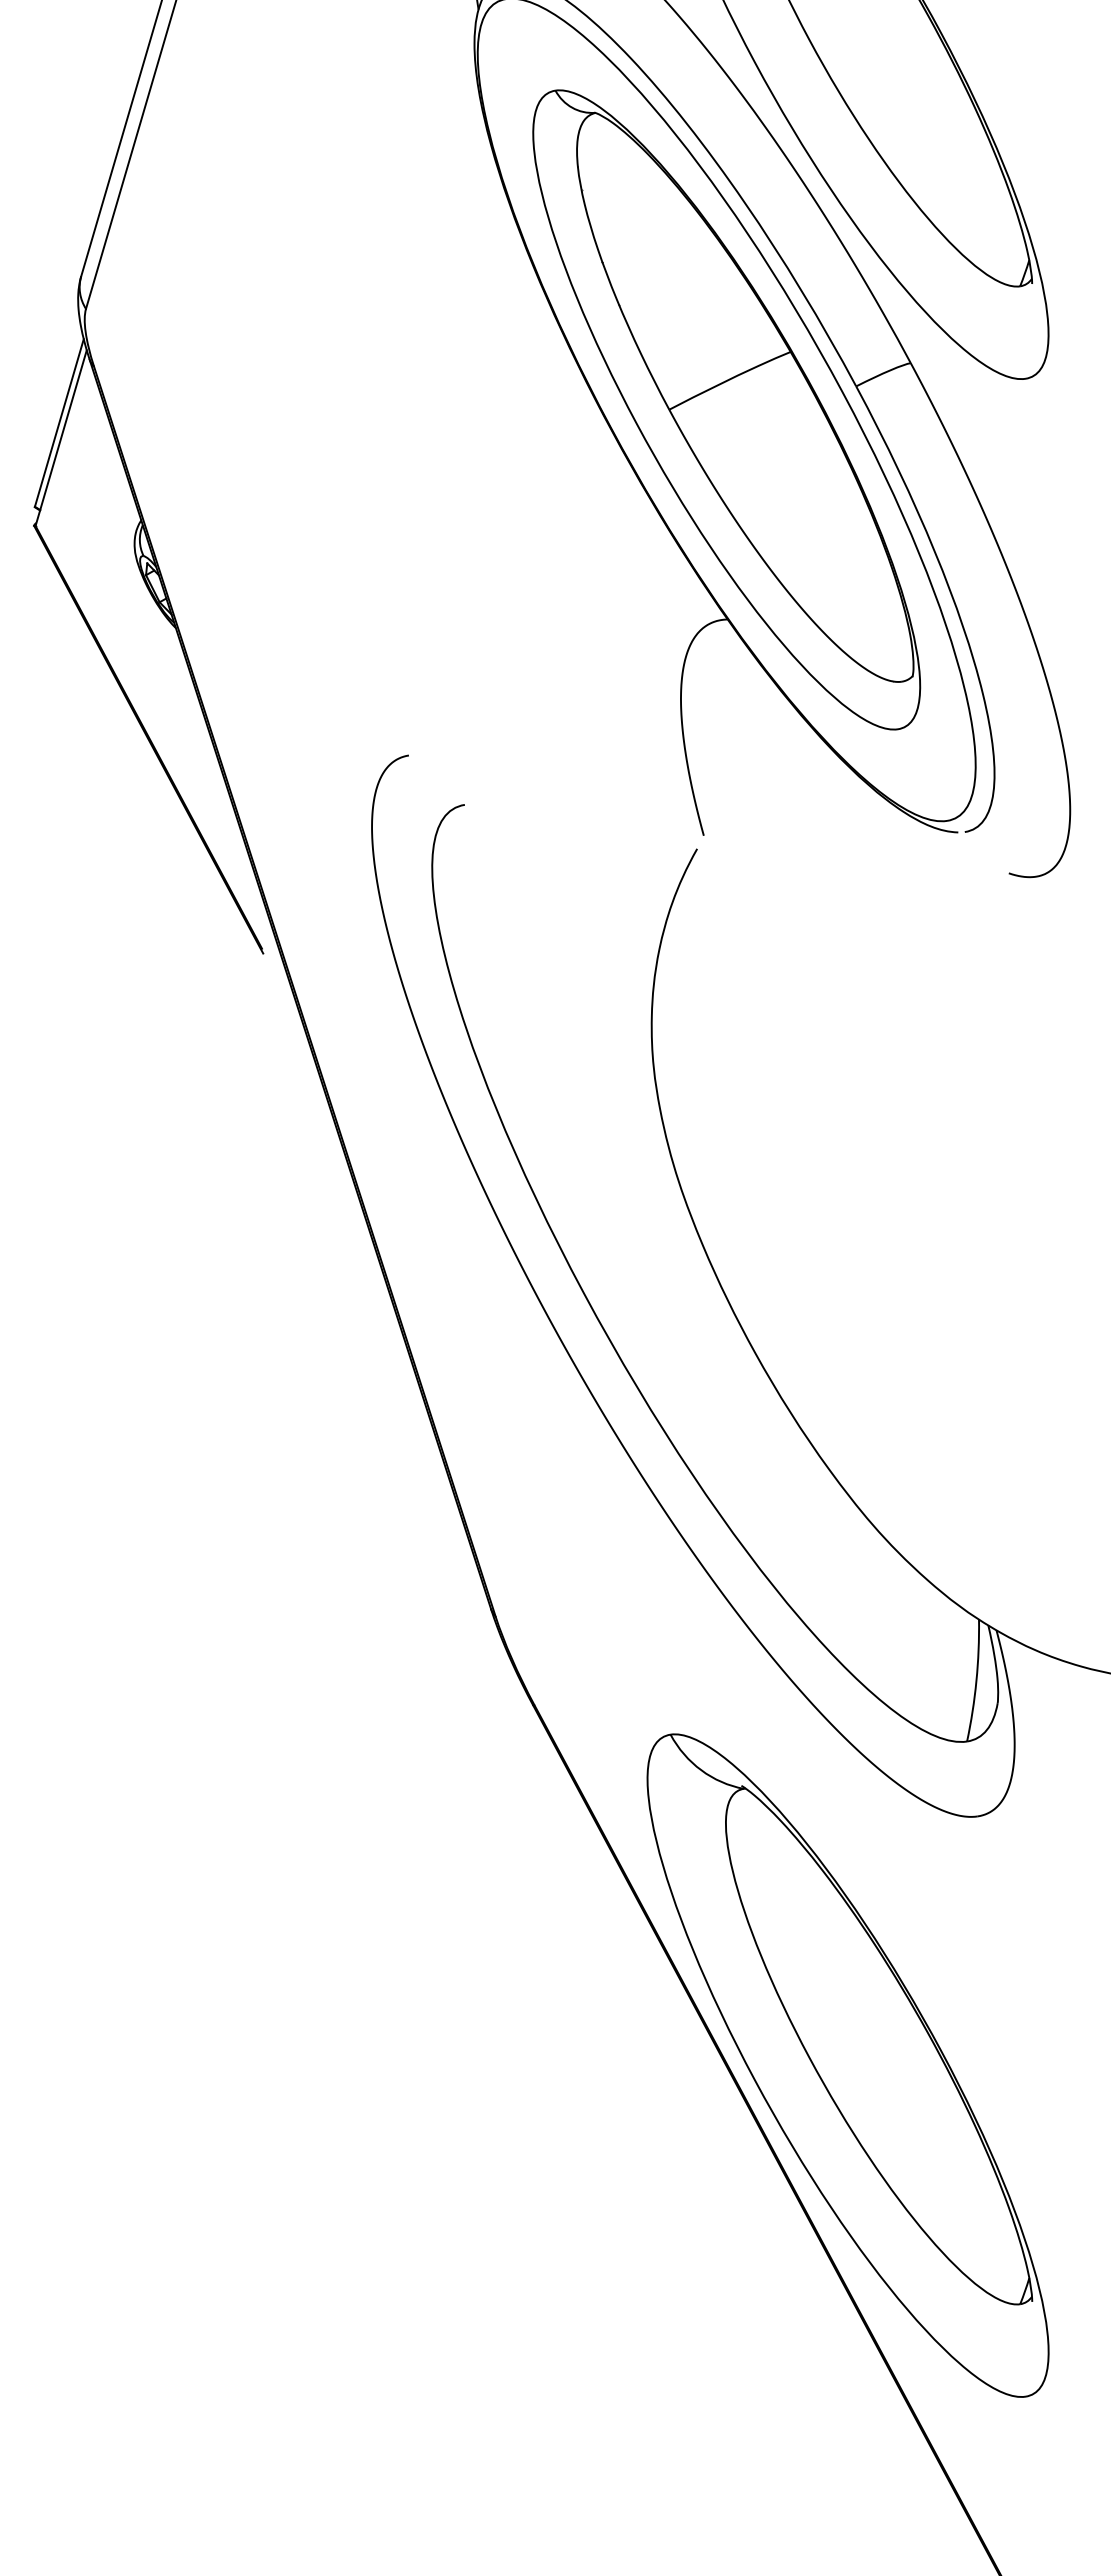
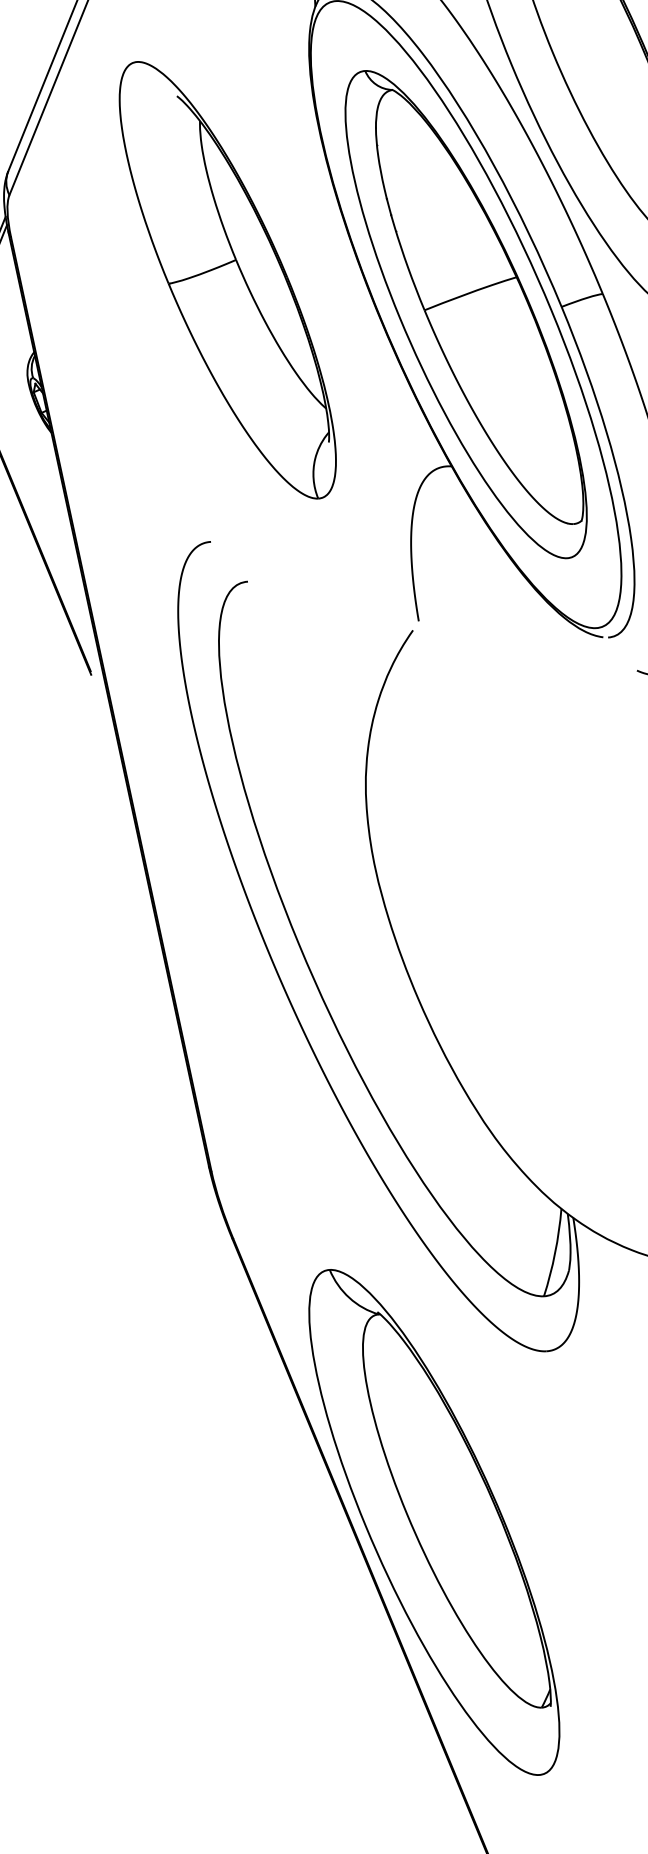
part: (396, 395) -> (228, 280), added

